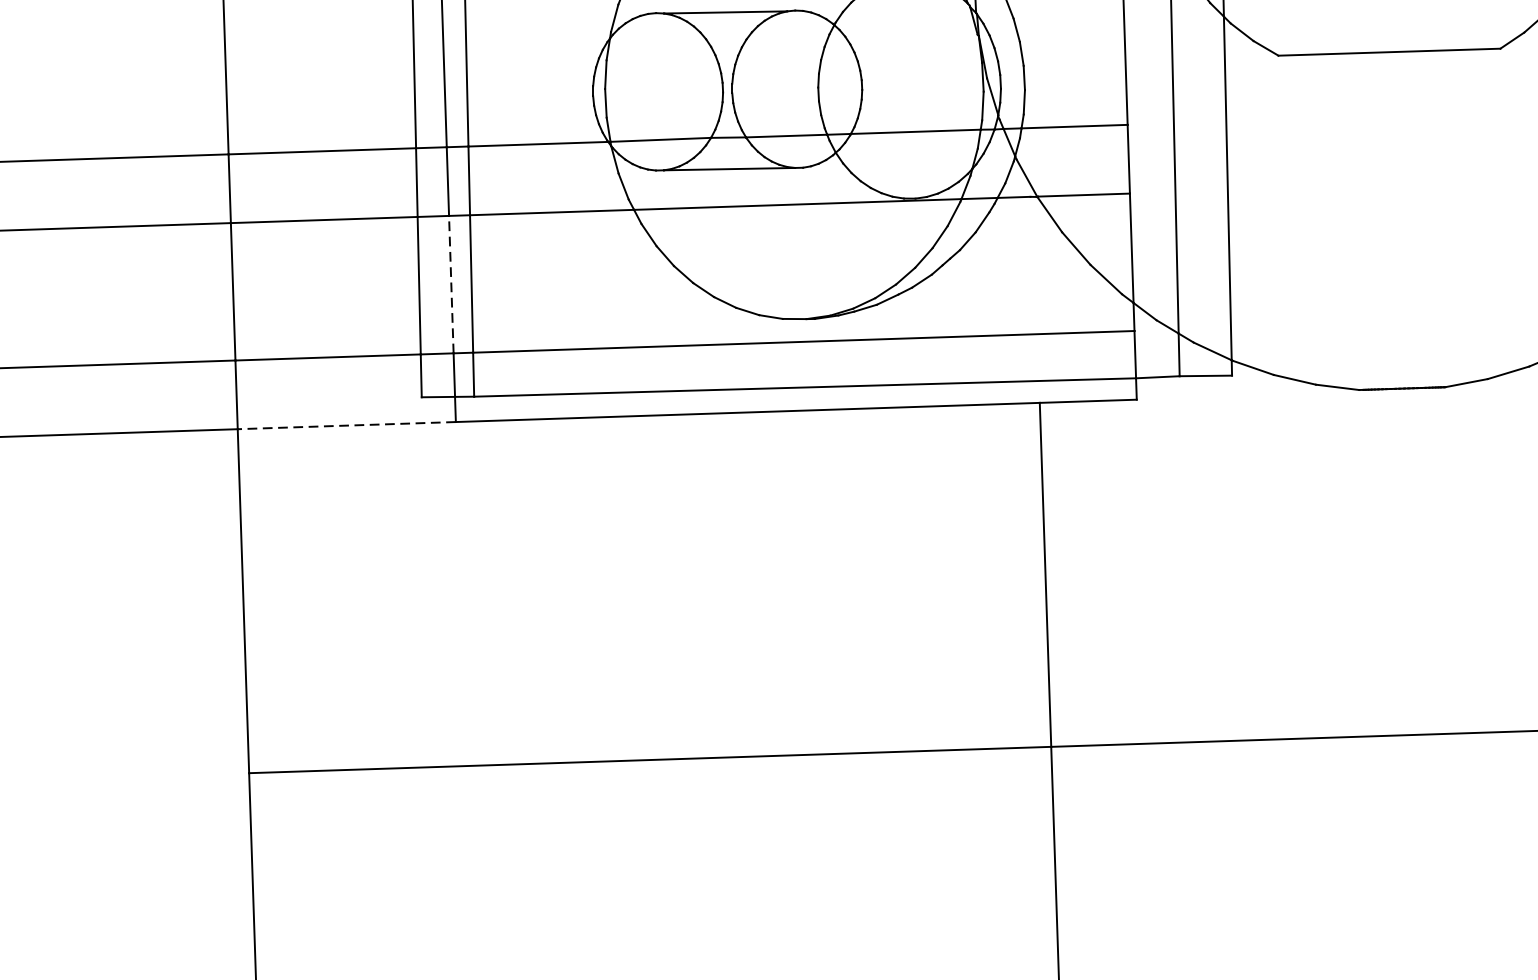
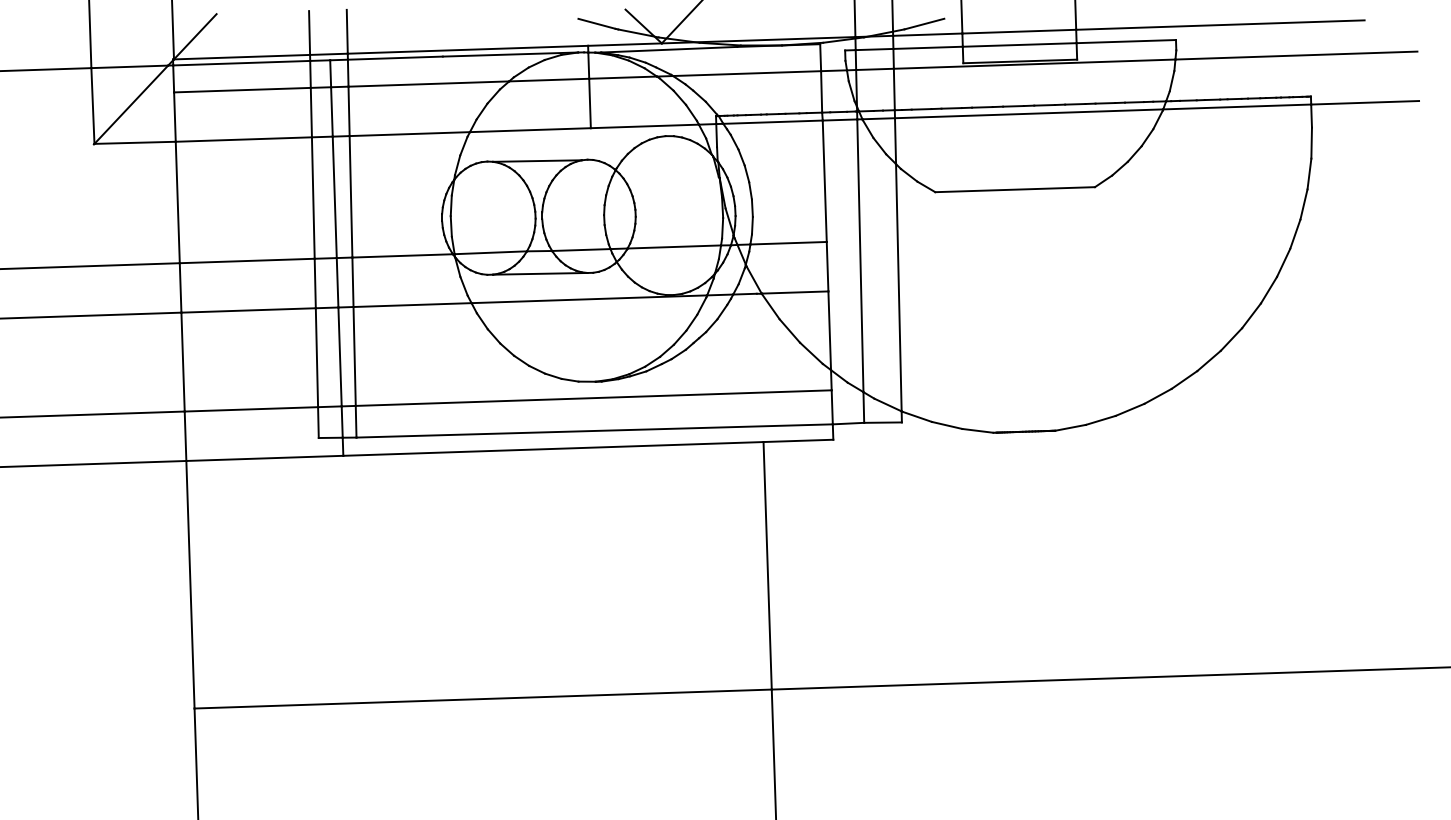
line: (451, 284) -> (340, 356), dashed -> solid
line: (346, 425) -> (264, 458), dashed -> solid

